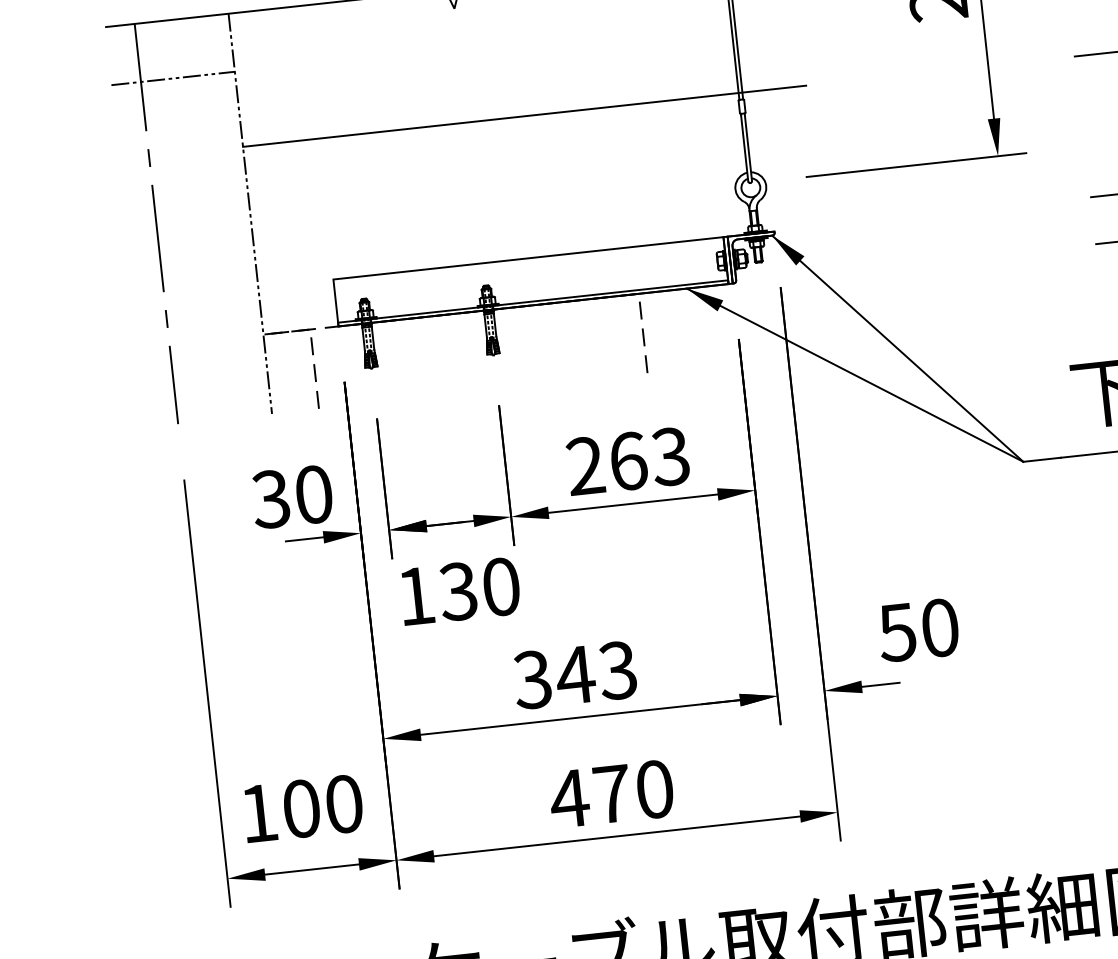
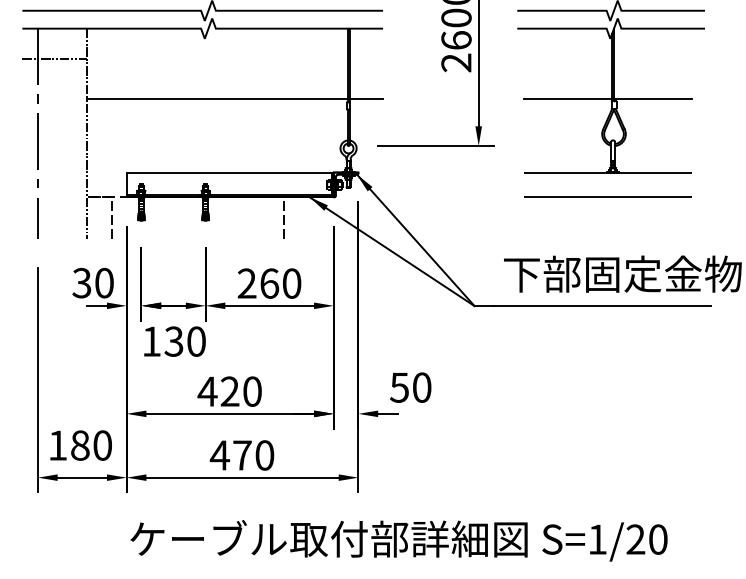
text: (670, 456) -> (291, 283), 263 -> 260
text: (574, 675) -> (229, 391), 343 -> 420
text: (301, 808) -> (80, 445), 100 -> 180

